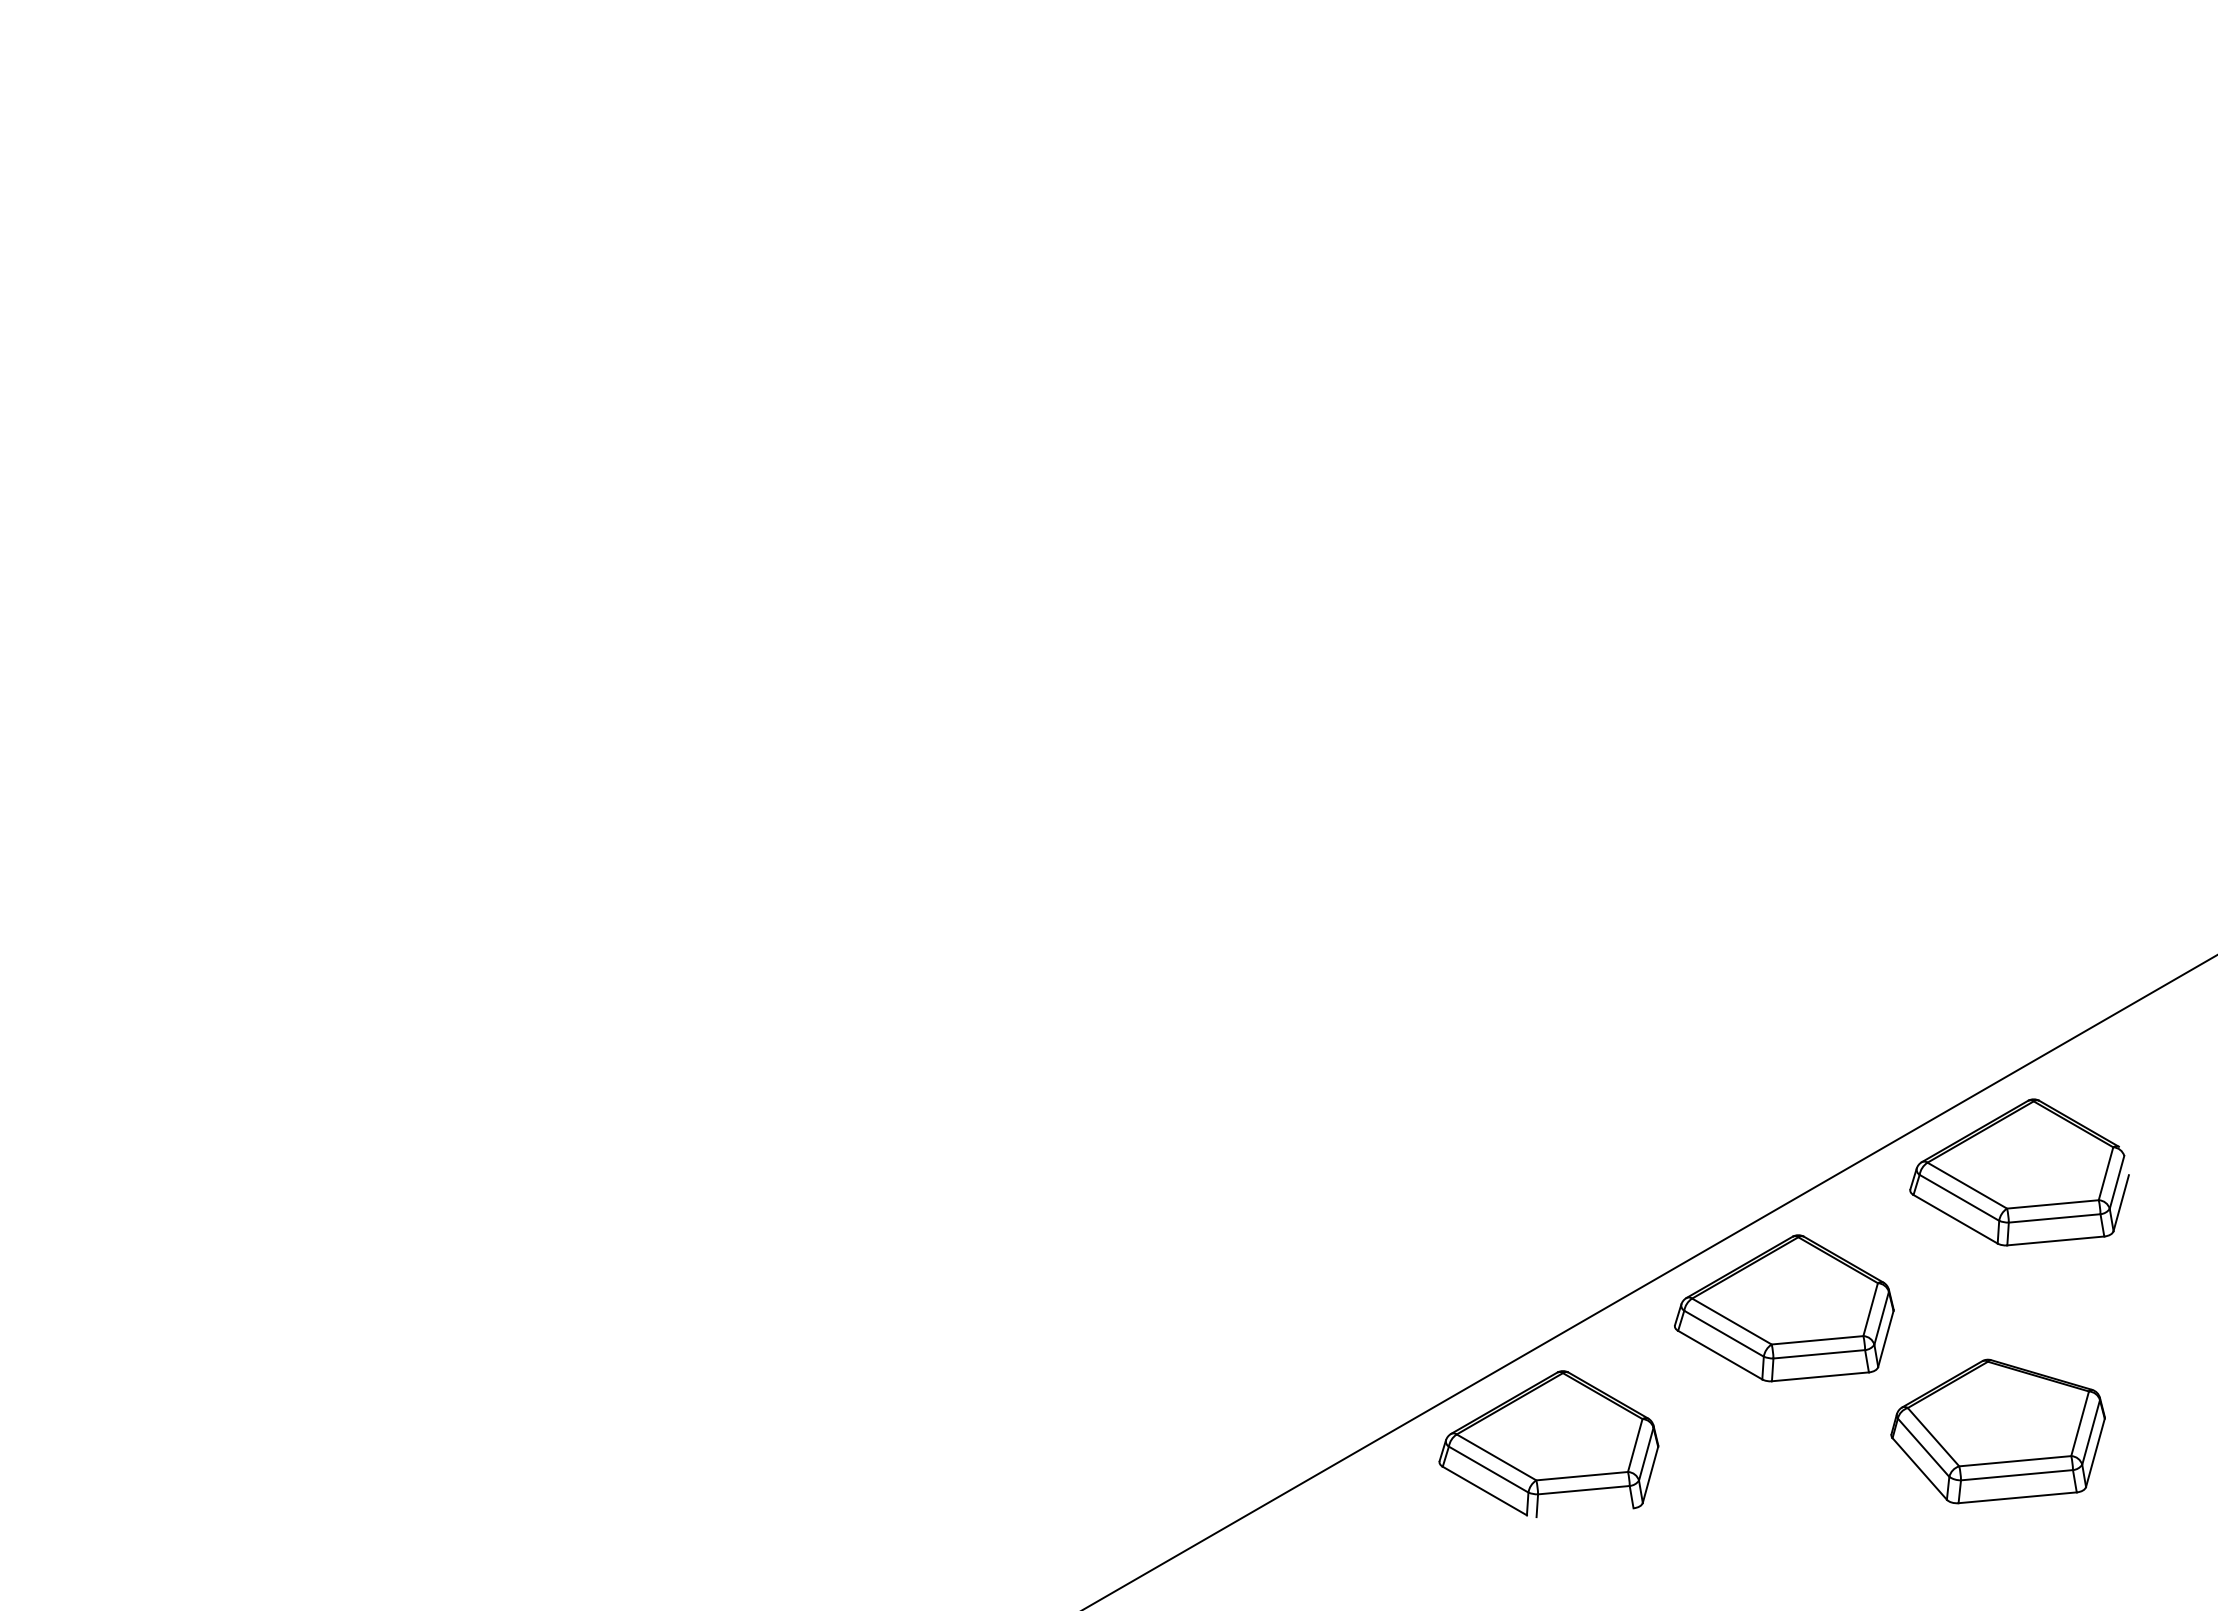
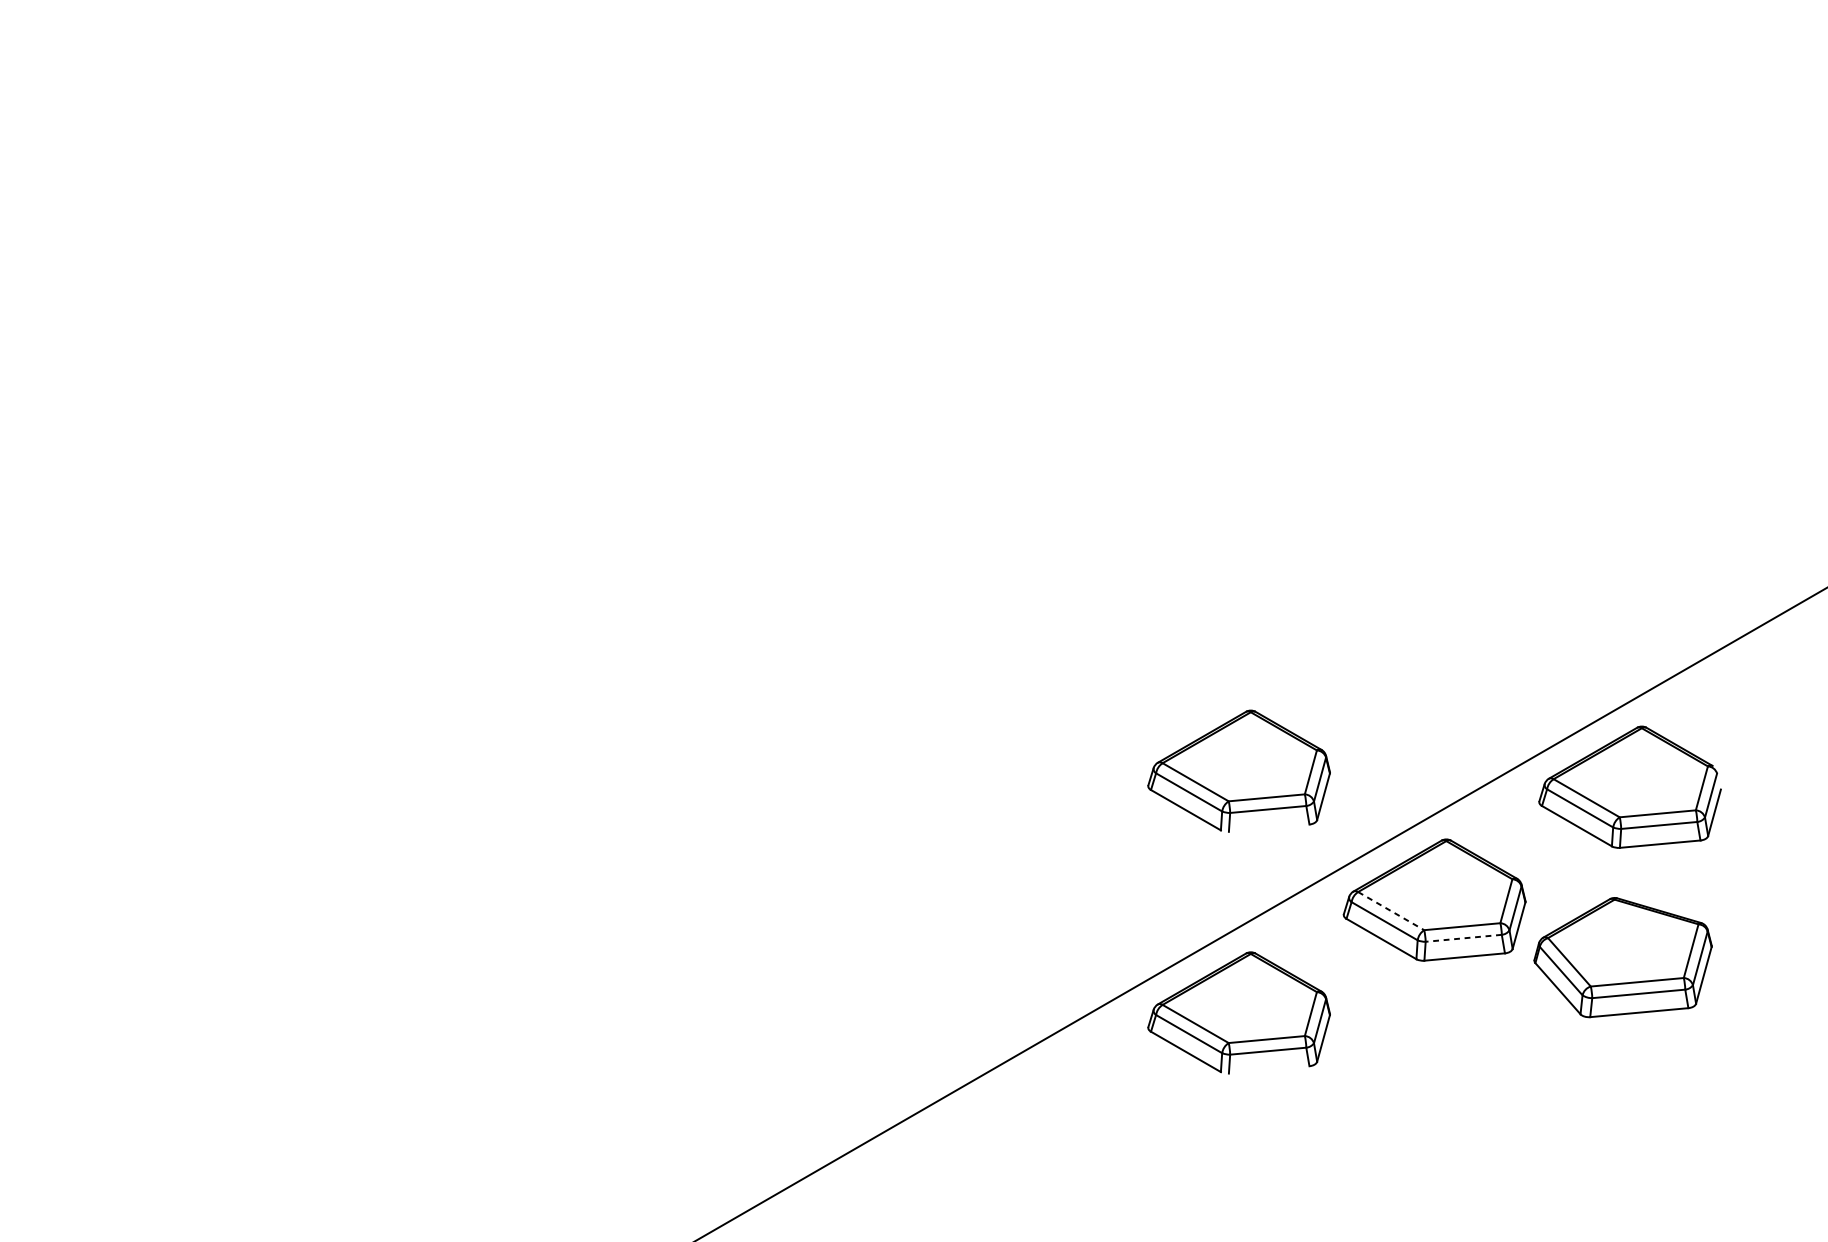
part: (1548, 1152) -> (1238, 770), added
line: (1731, 1321) -> (1390, 911), solid -> dashed
line: (1818, 1354) -> (1463, 938), solid -> dashed
part: (1997, 1431) -> (1622, 957), moved

